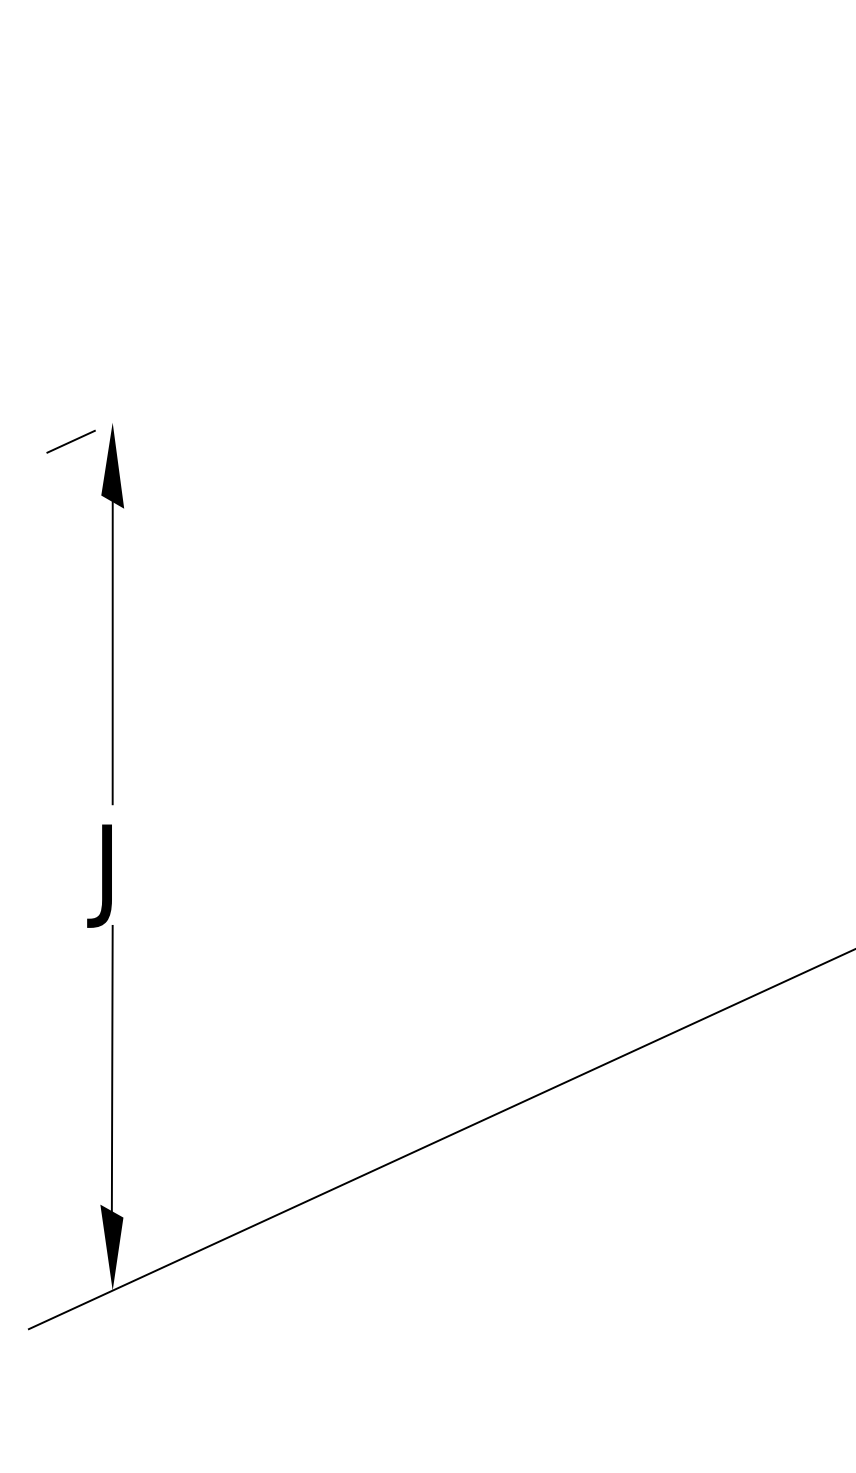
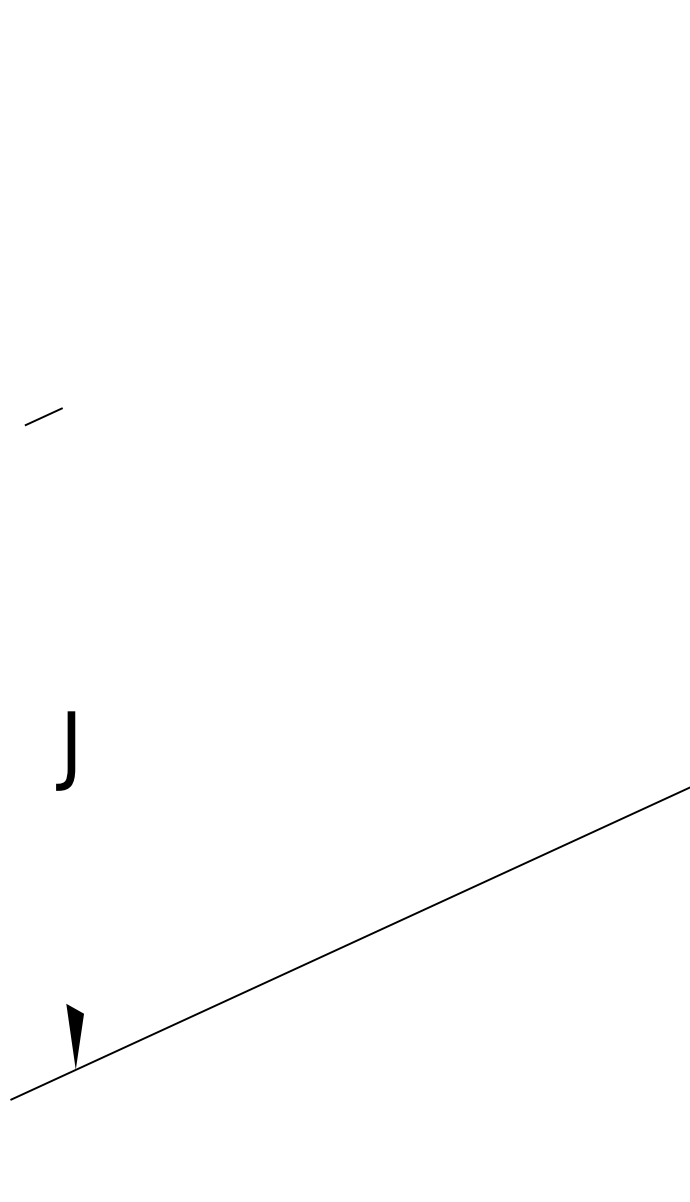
part: (112, 614) -> (75, 549), removed
line: (112, 1067) -> (75, 898), removed

